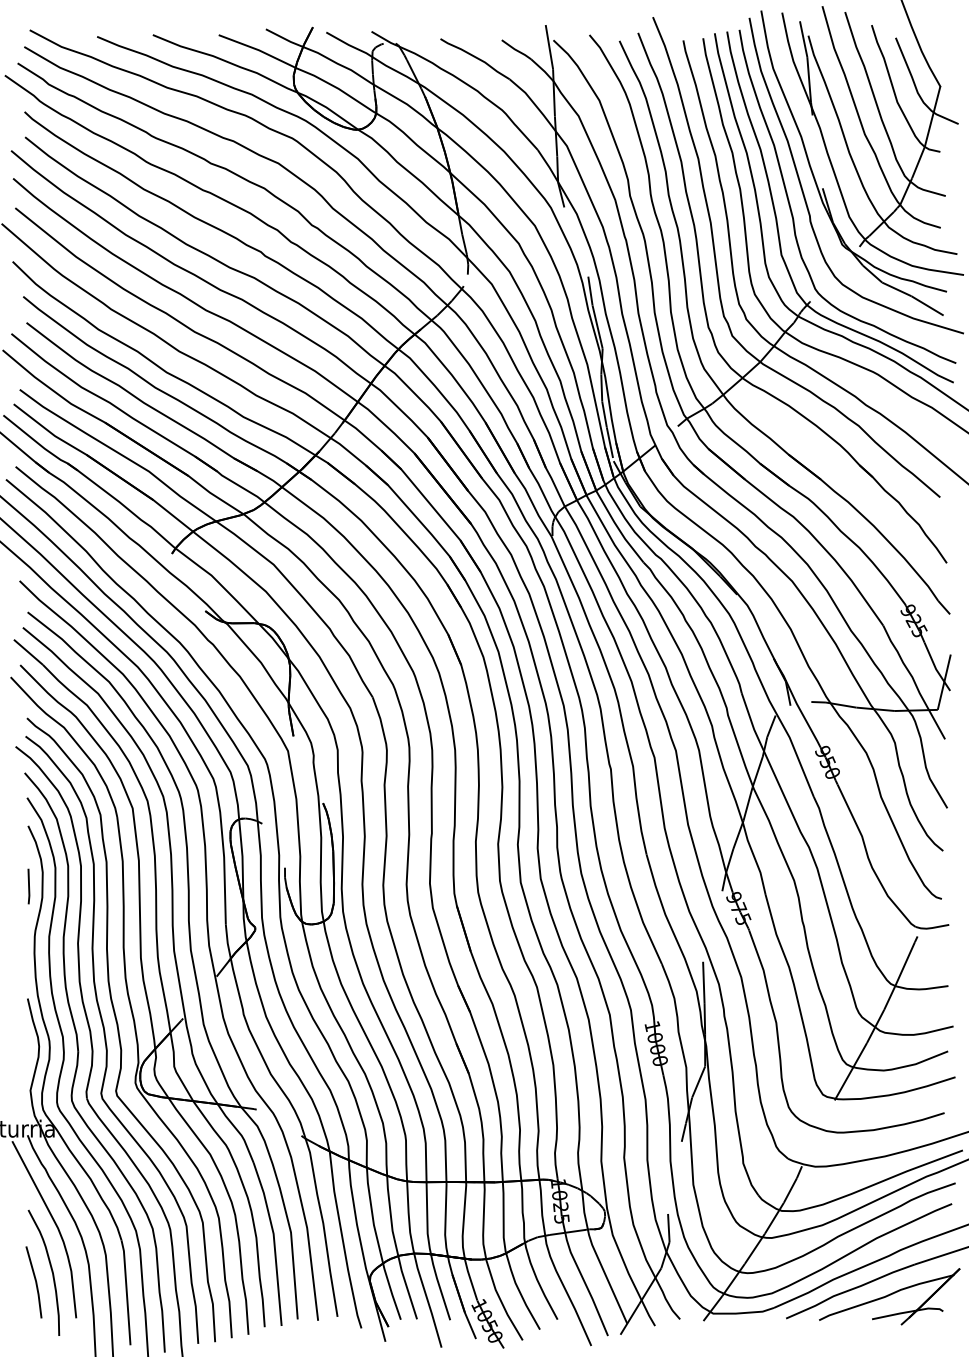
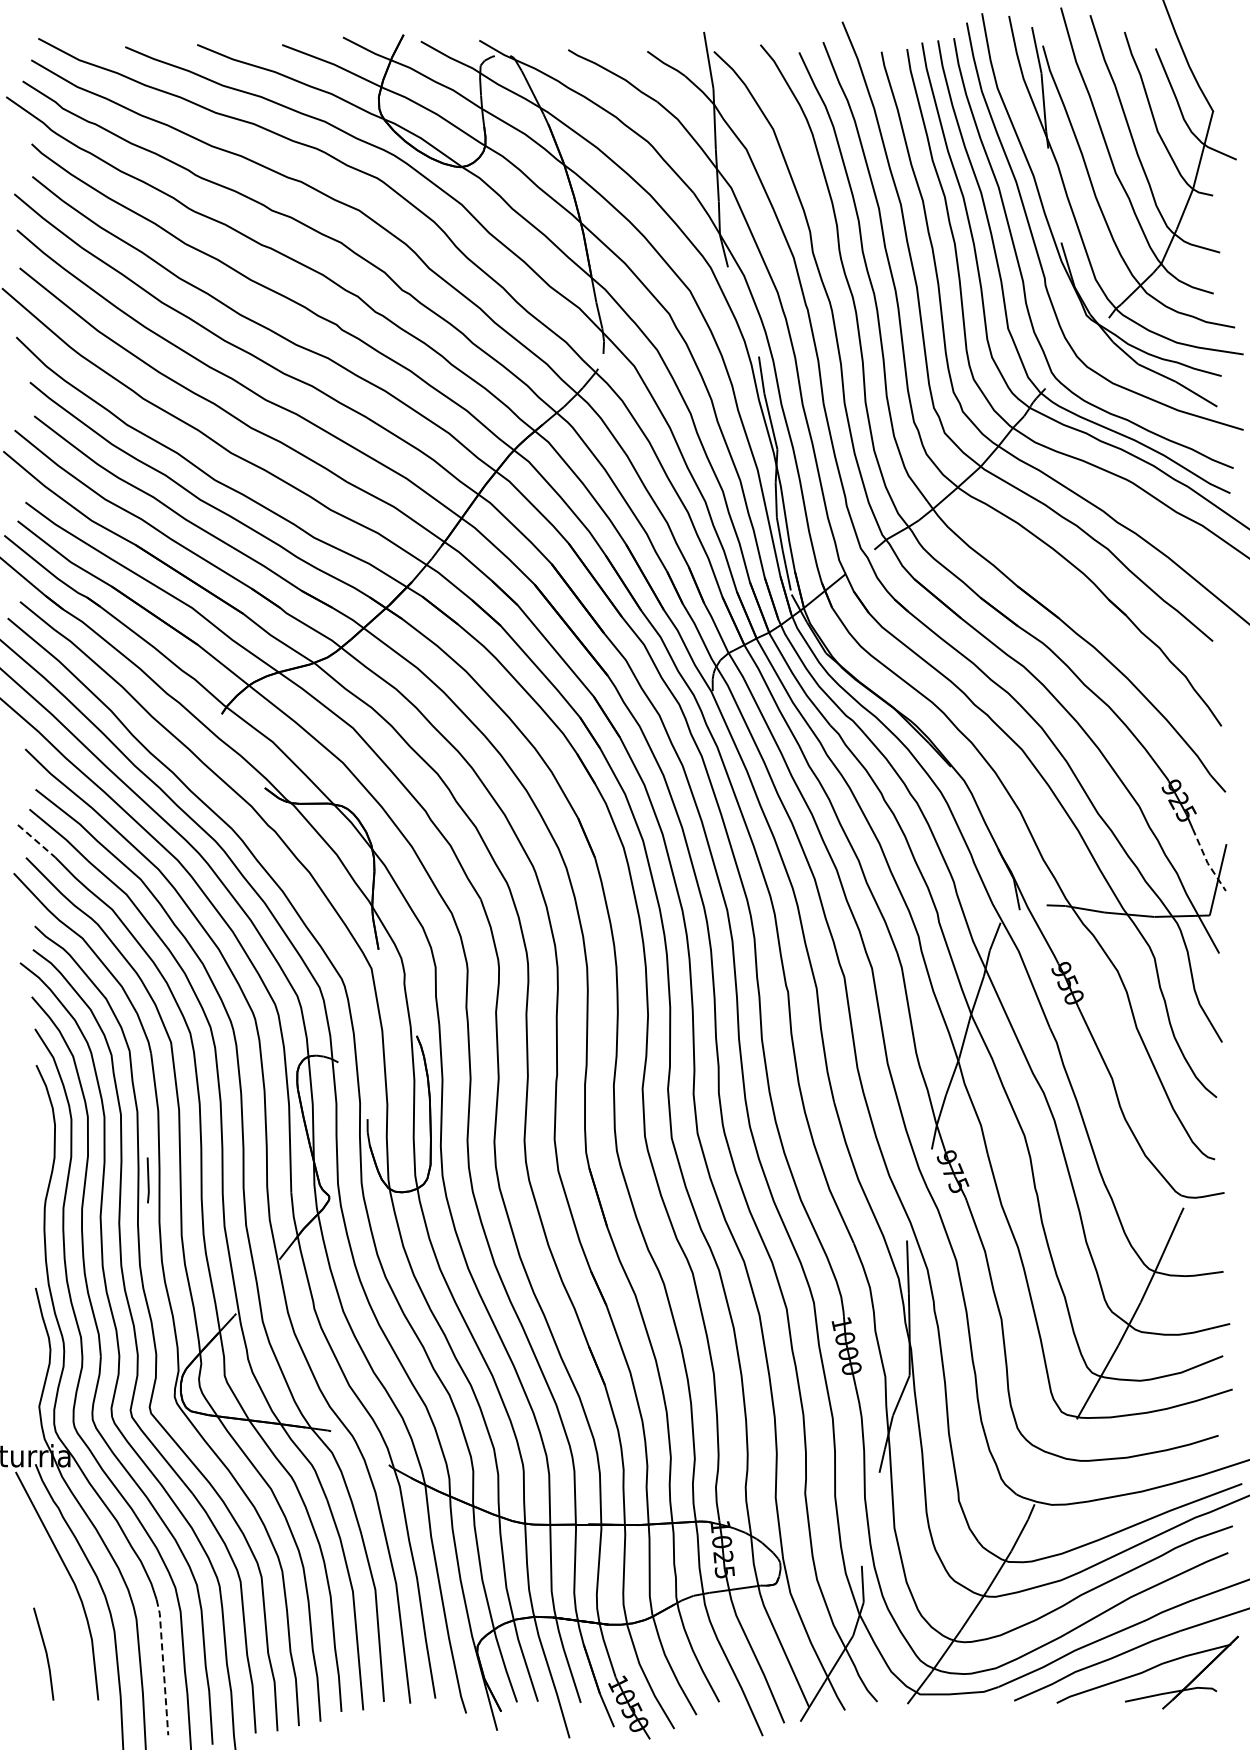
line: (28, 652) -> (36, 841), solid -> dashed
line: (935, 668) -> (1207, 862), solid -> dashed
line: (28, 886) -> (147, 1180), moved
curve: (51, 1271) -> (66, 1640), removed
line: (126, 1291) -> (163, 1666), solid -> dashed

